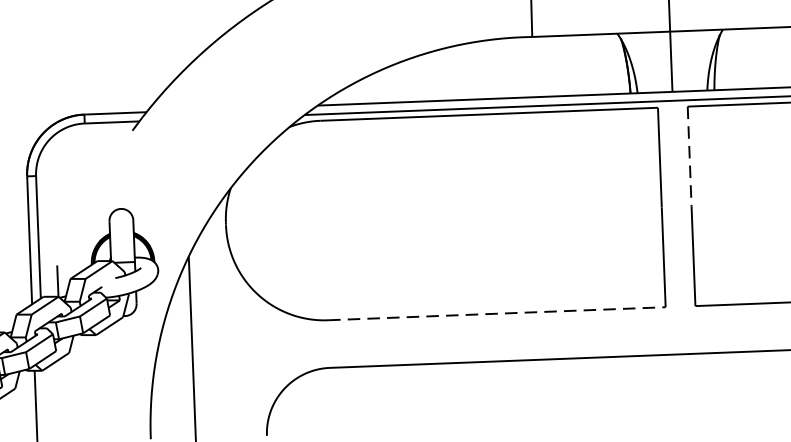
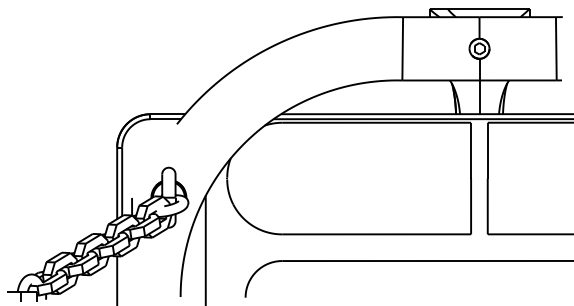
line: (689, 156) -> (487, 150), dashed -> solid
line: (498, 313) -> (377, 234), dashed -> solid

